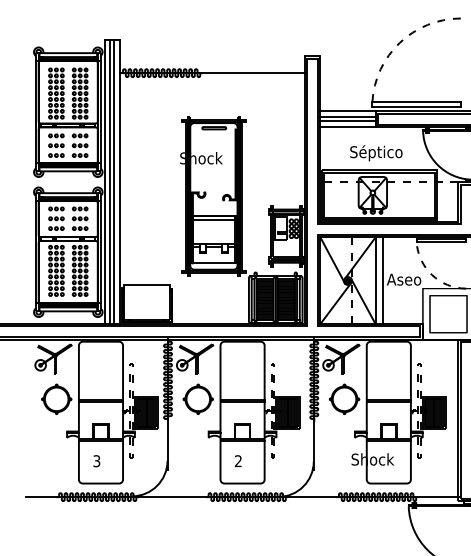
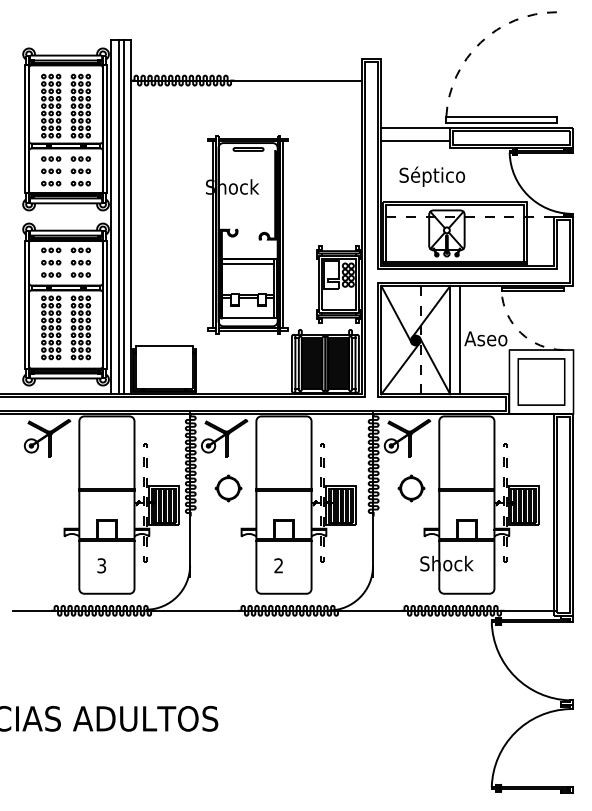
line: (347, 117) -> (415, 135), removed
line: (347, 127) -> (415, 148), removed
text: (376, 153) -> (432, 176), moved
part: (56, 399) -> (51, 488), removed
part: (198, 399) -> (228, 488), size x0.7
part: (344, 399) -> (411, 488), size x0.7

